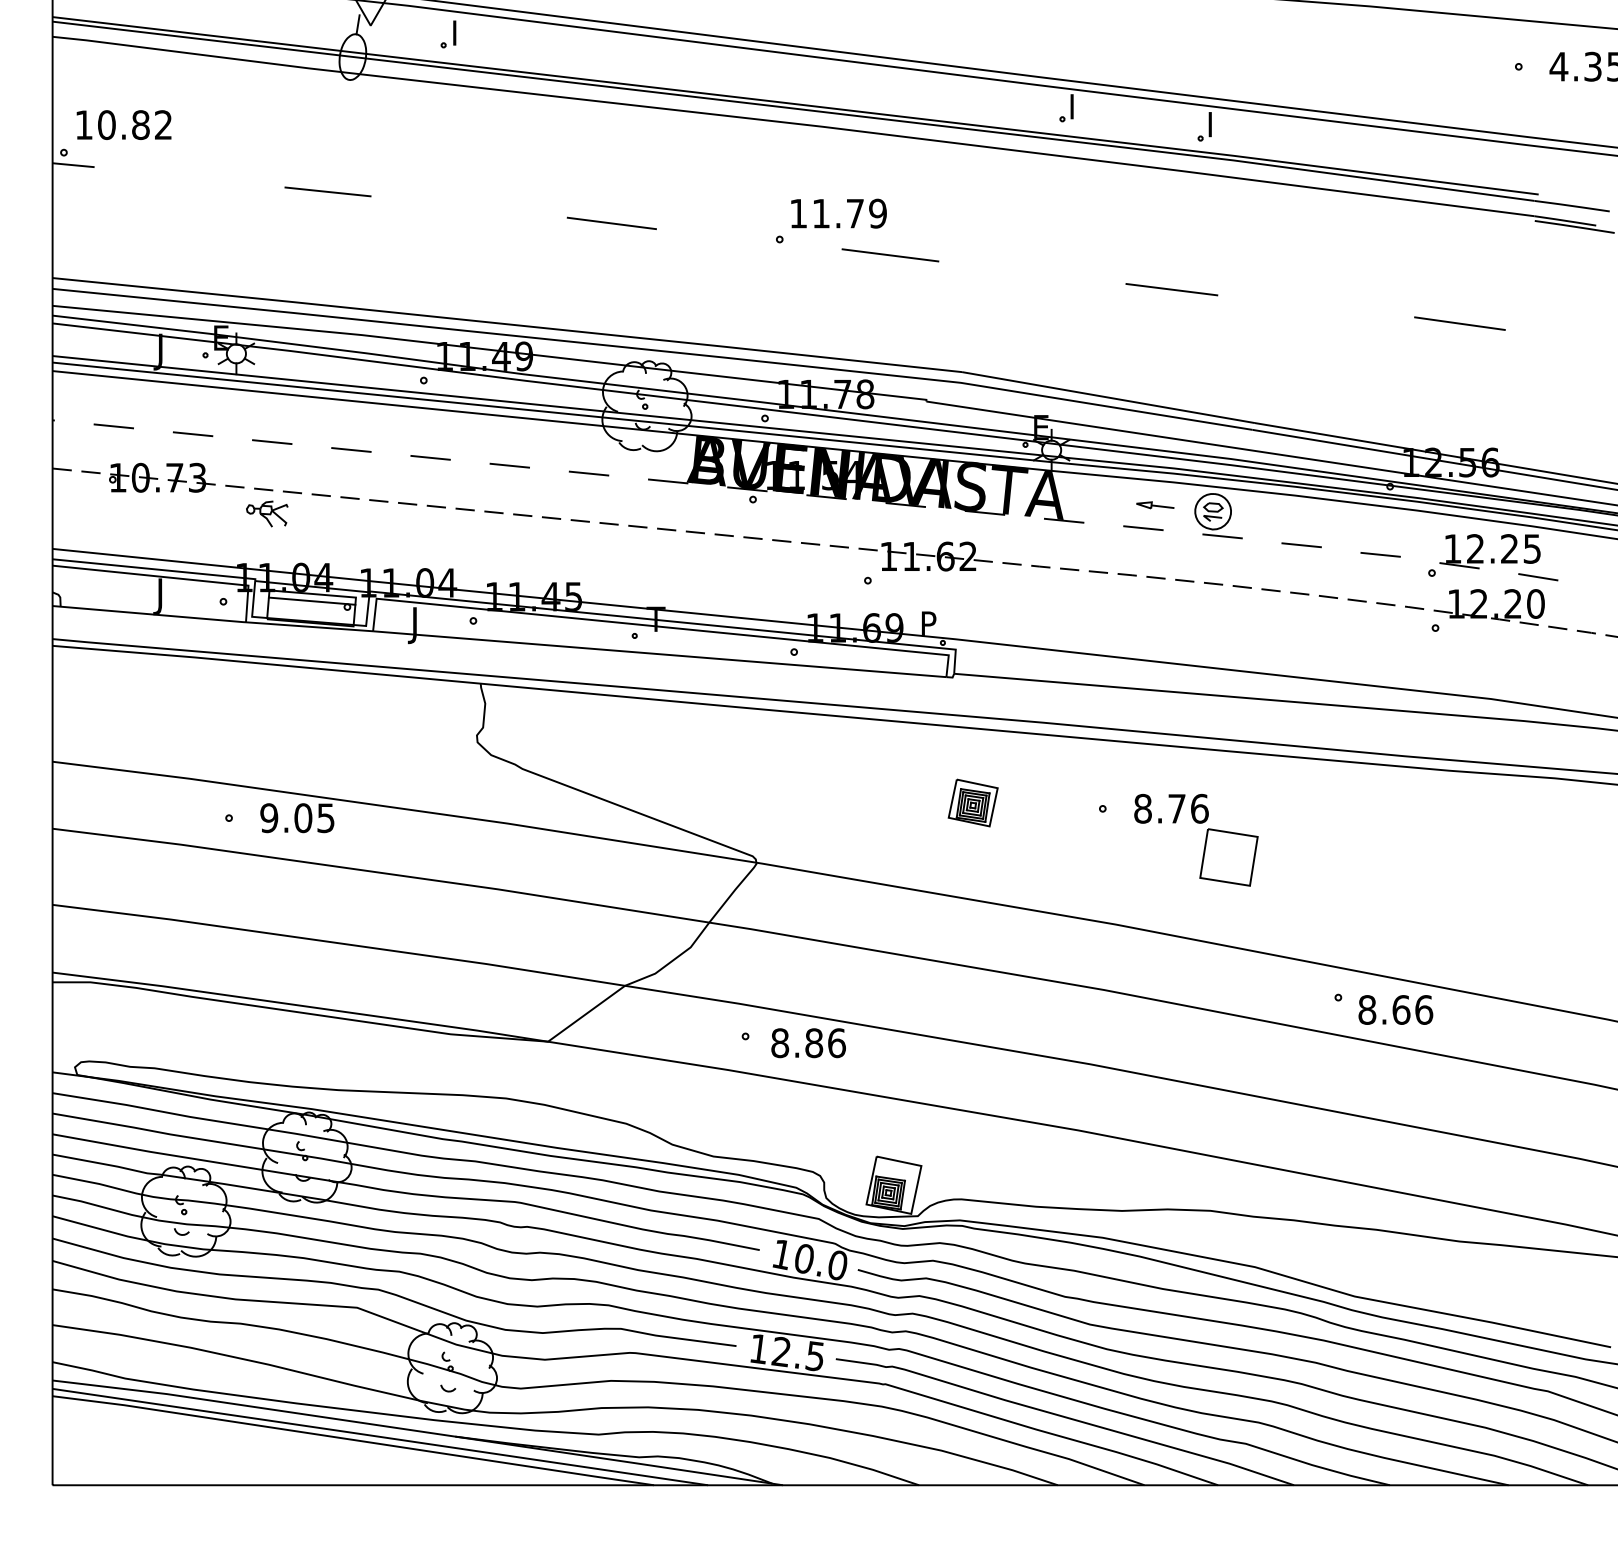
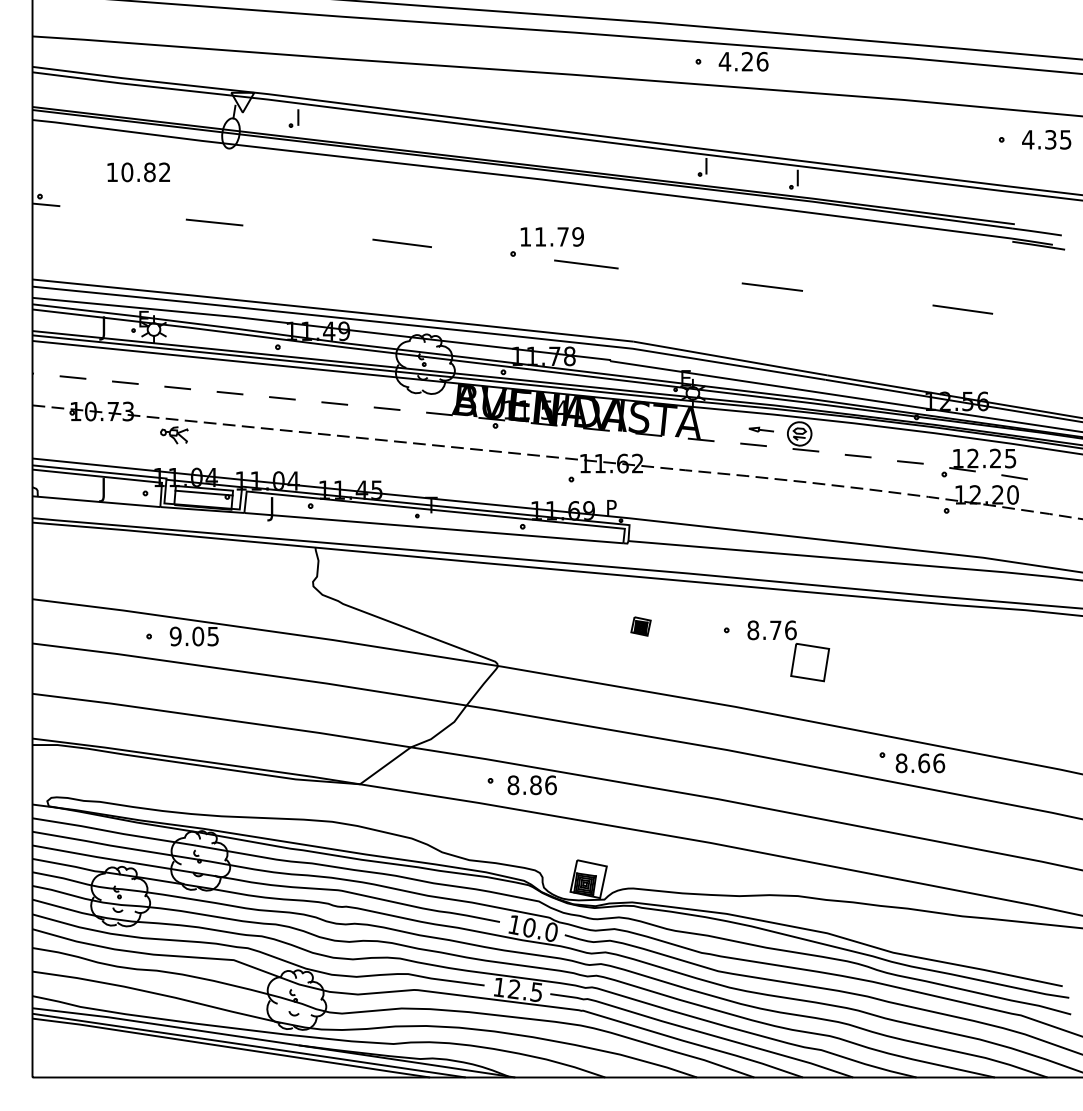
text: (123, 125) -> (138, 172), moved
part: (972, 803) -> (640, 626), size x0.6

